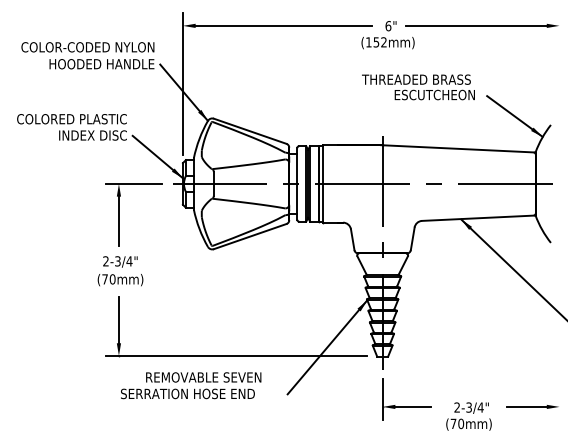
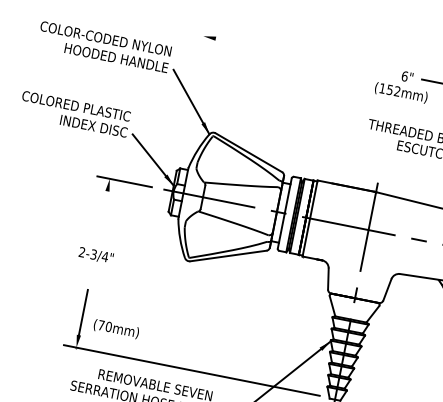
line: (283, 25) -> (302, 55), removed
line: (182, 84) -> (191, 93), removed
line: (118, 220) -> (102, 214), removed
text: (120, 280) -> (116, 329), moved

